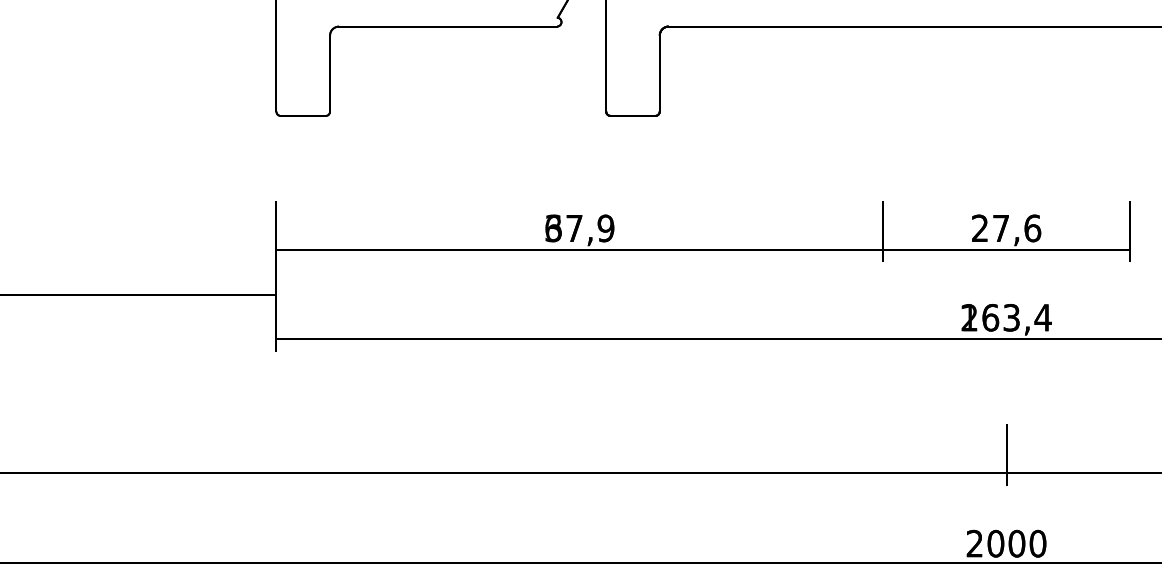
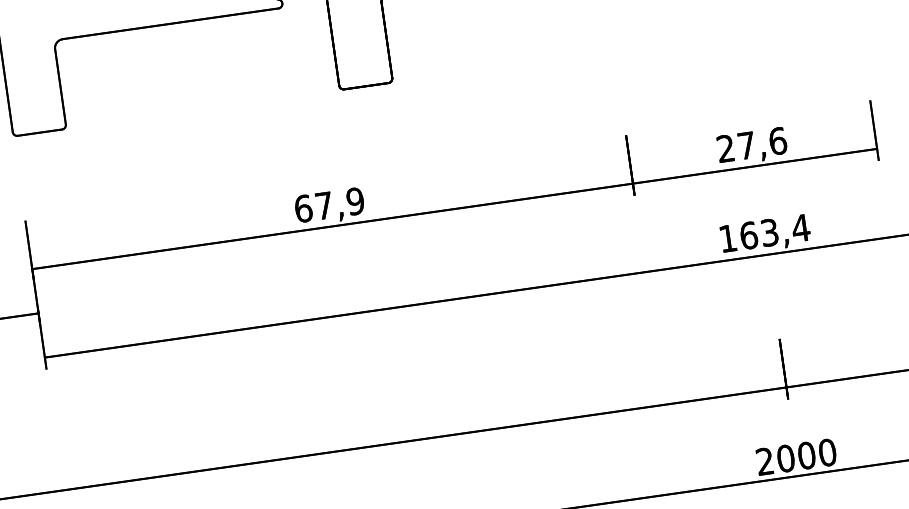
text: (553, 228) -> (303, 208), 37,9 -> 67,9
text: (969, 317) -> (727, 238), 263,4 -> 163,4

